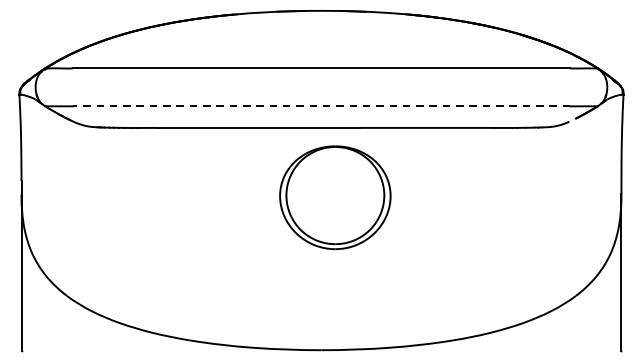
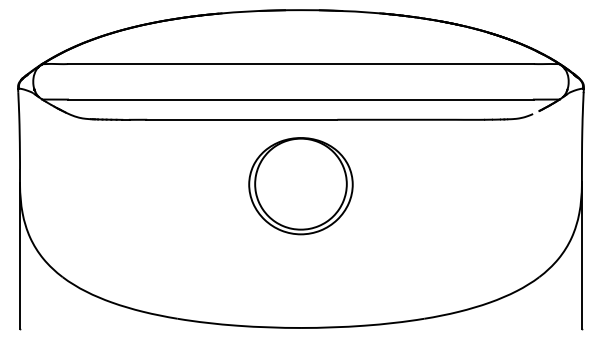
line: (320, 106) -> (300, 99), dashed -> solid
part: (334, 198) -> (300, 186), moved

